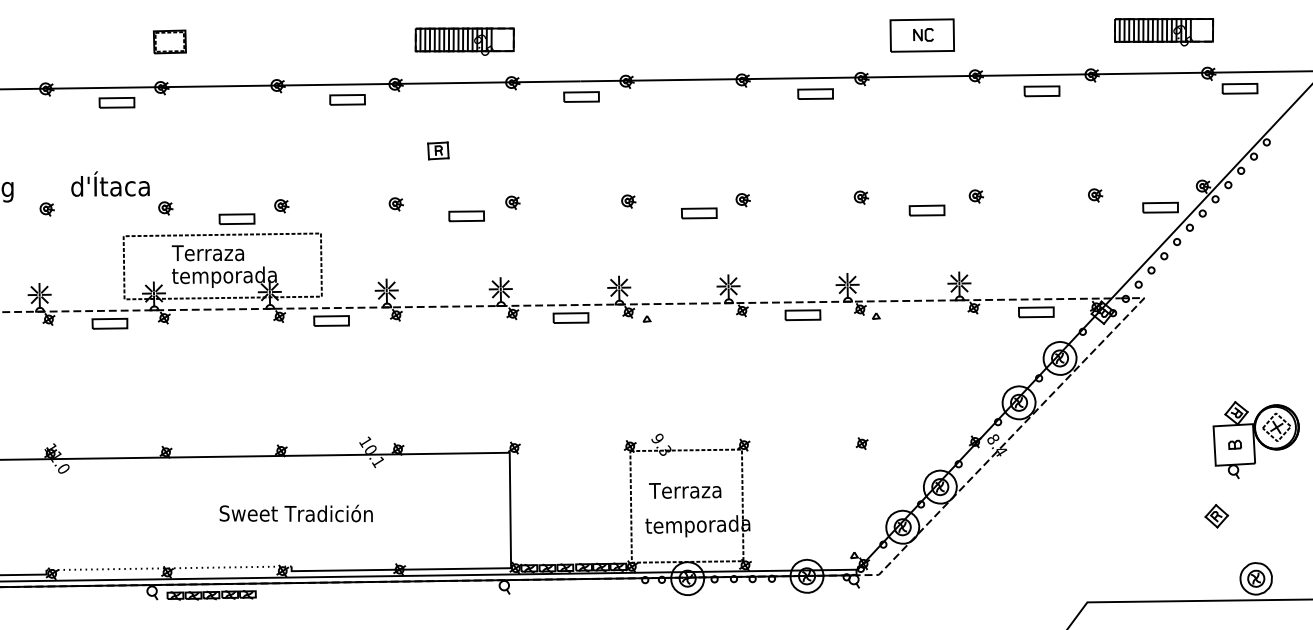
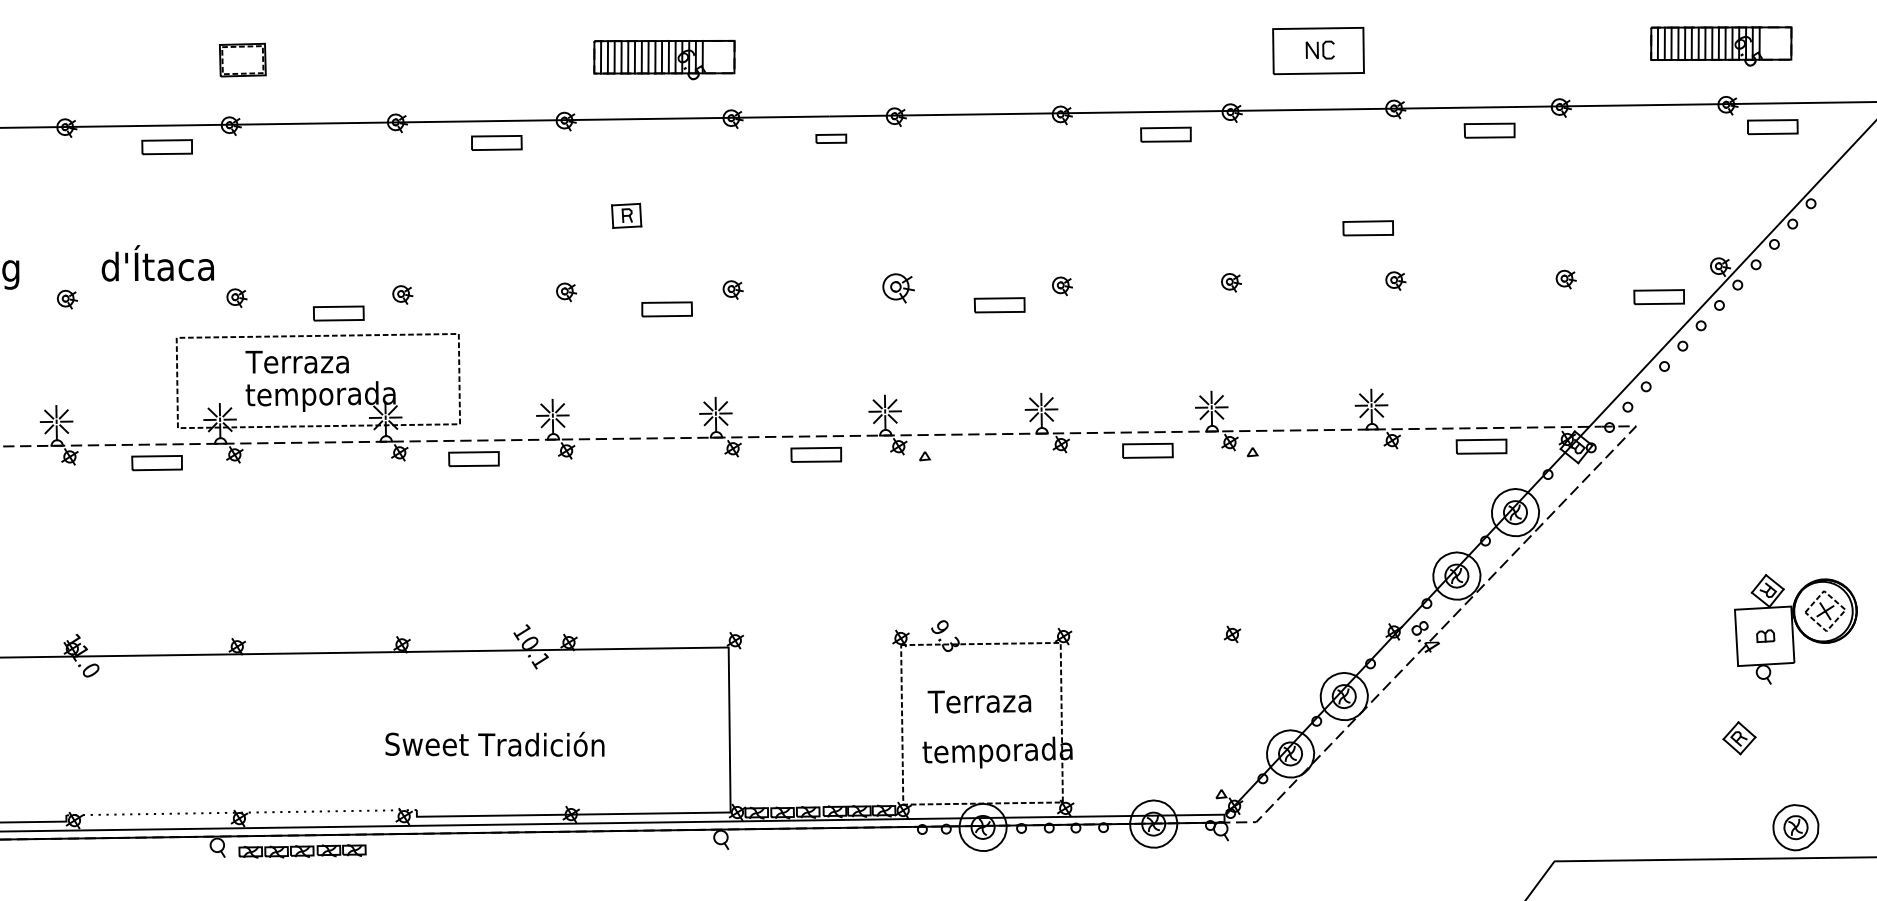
part: (1164, 32) -> (1721, 46), moved
part: (581, 96) -> (831, 138), size x0.6
part: (628, 201) -> (898, 288), size x1.6
part: (926, 210) -> (1367, 228), moved
text: (295, 513) -> (493, 744), moved

